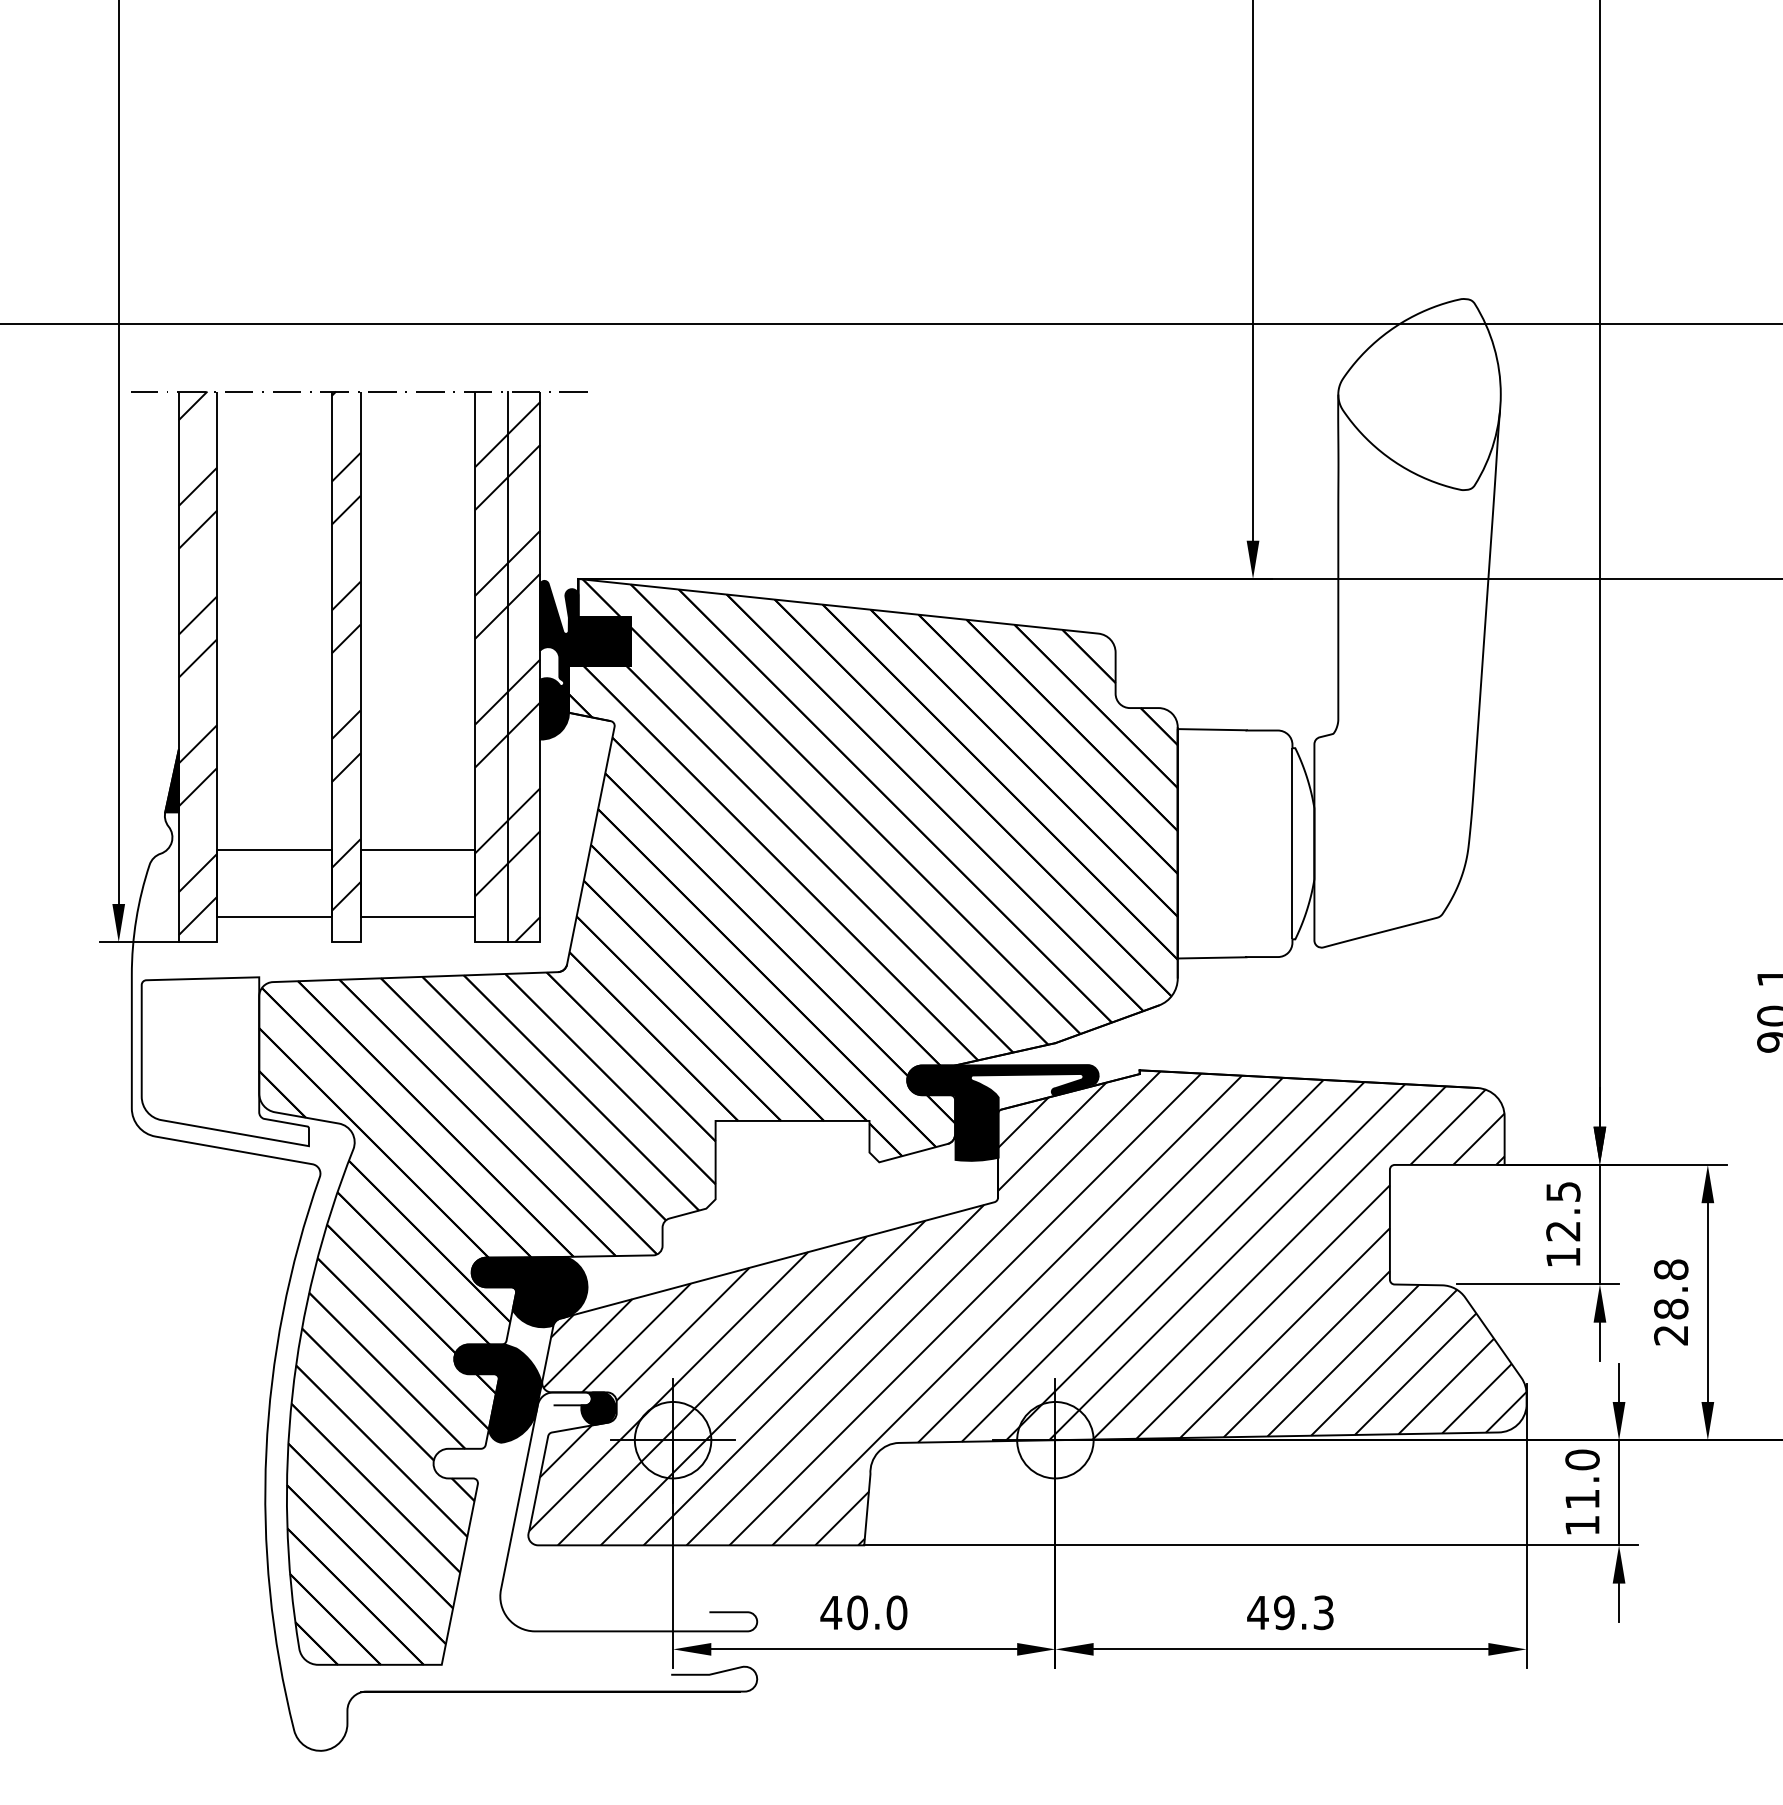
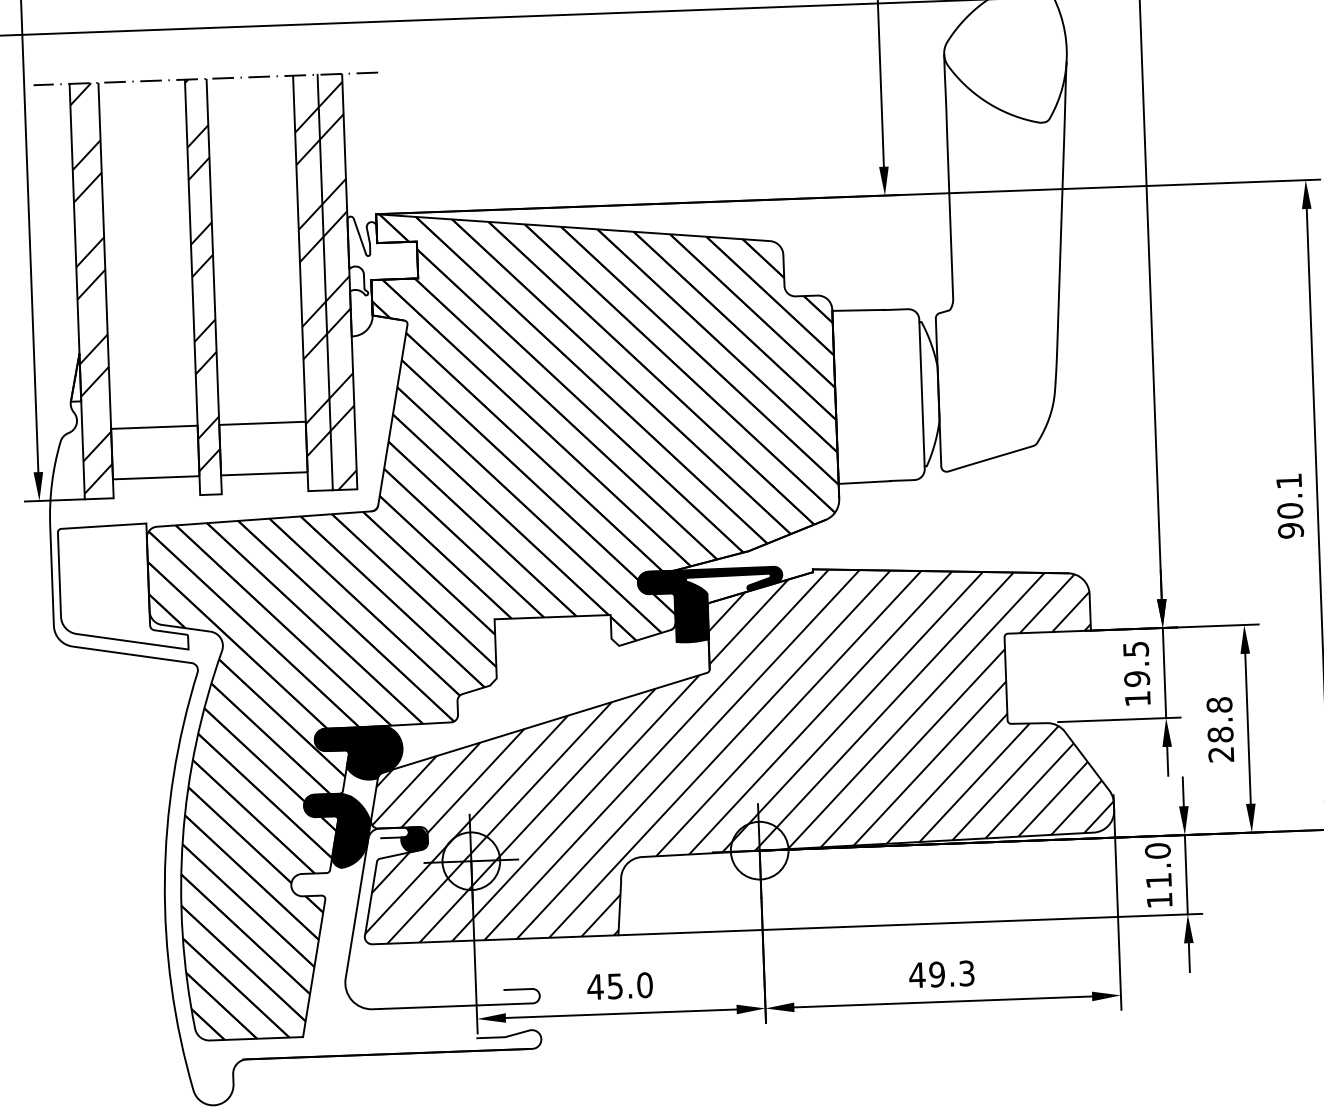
fill: (585, 659) -> (383, 274), removed
fill: (171, 780) -> (74, 377), removed
text: (1563, 1231) -> (1137, 679), 12.5 -> 19.5
text: (857, 1612) -> (615, 986), 40.0 -> 45.0

